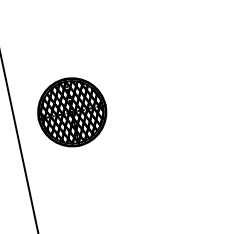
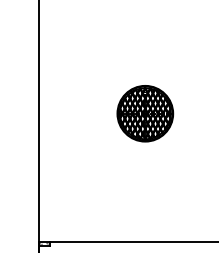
part: (72, 112) -> (145, 113), moved

